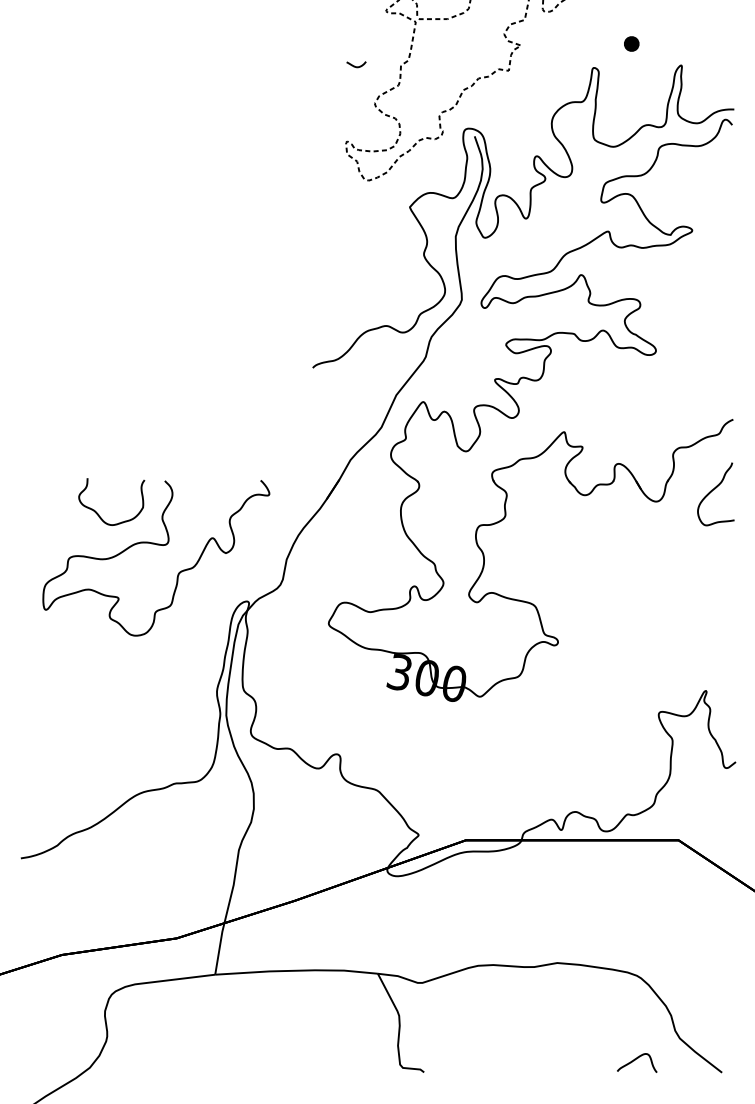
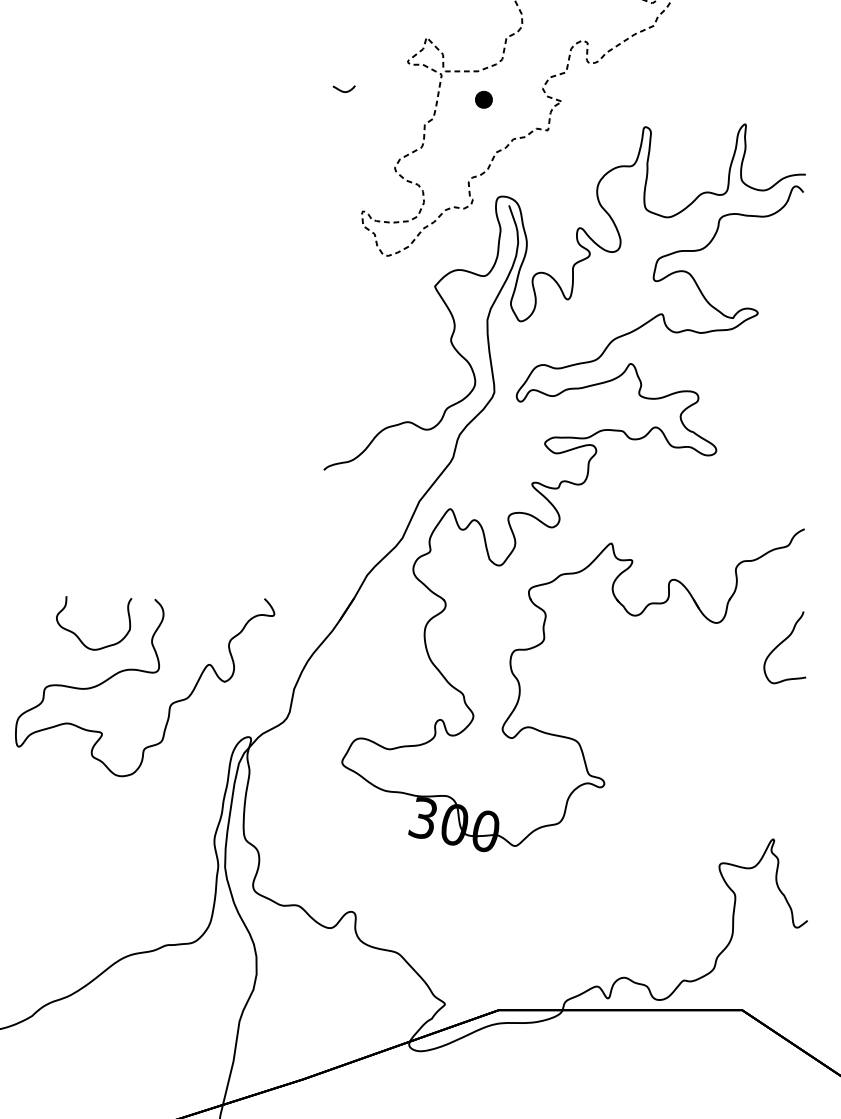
part: (631, 43) -> (483, 99), moved
curve: (356, 66) -> (344, 91), moved
curve: (712, 491) -> (780, 644), moved

